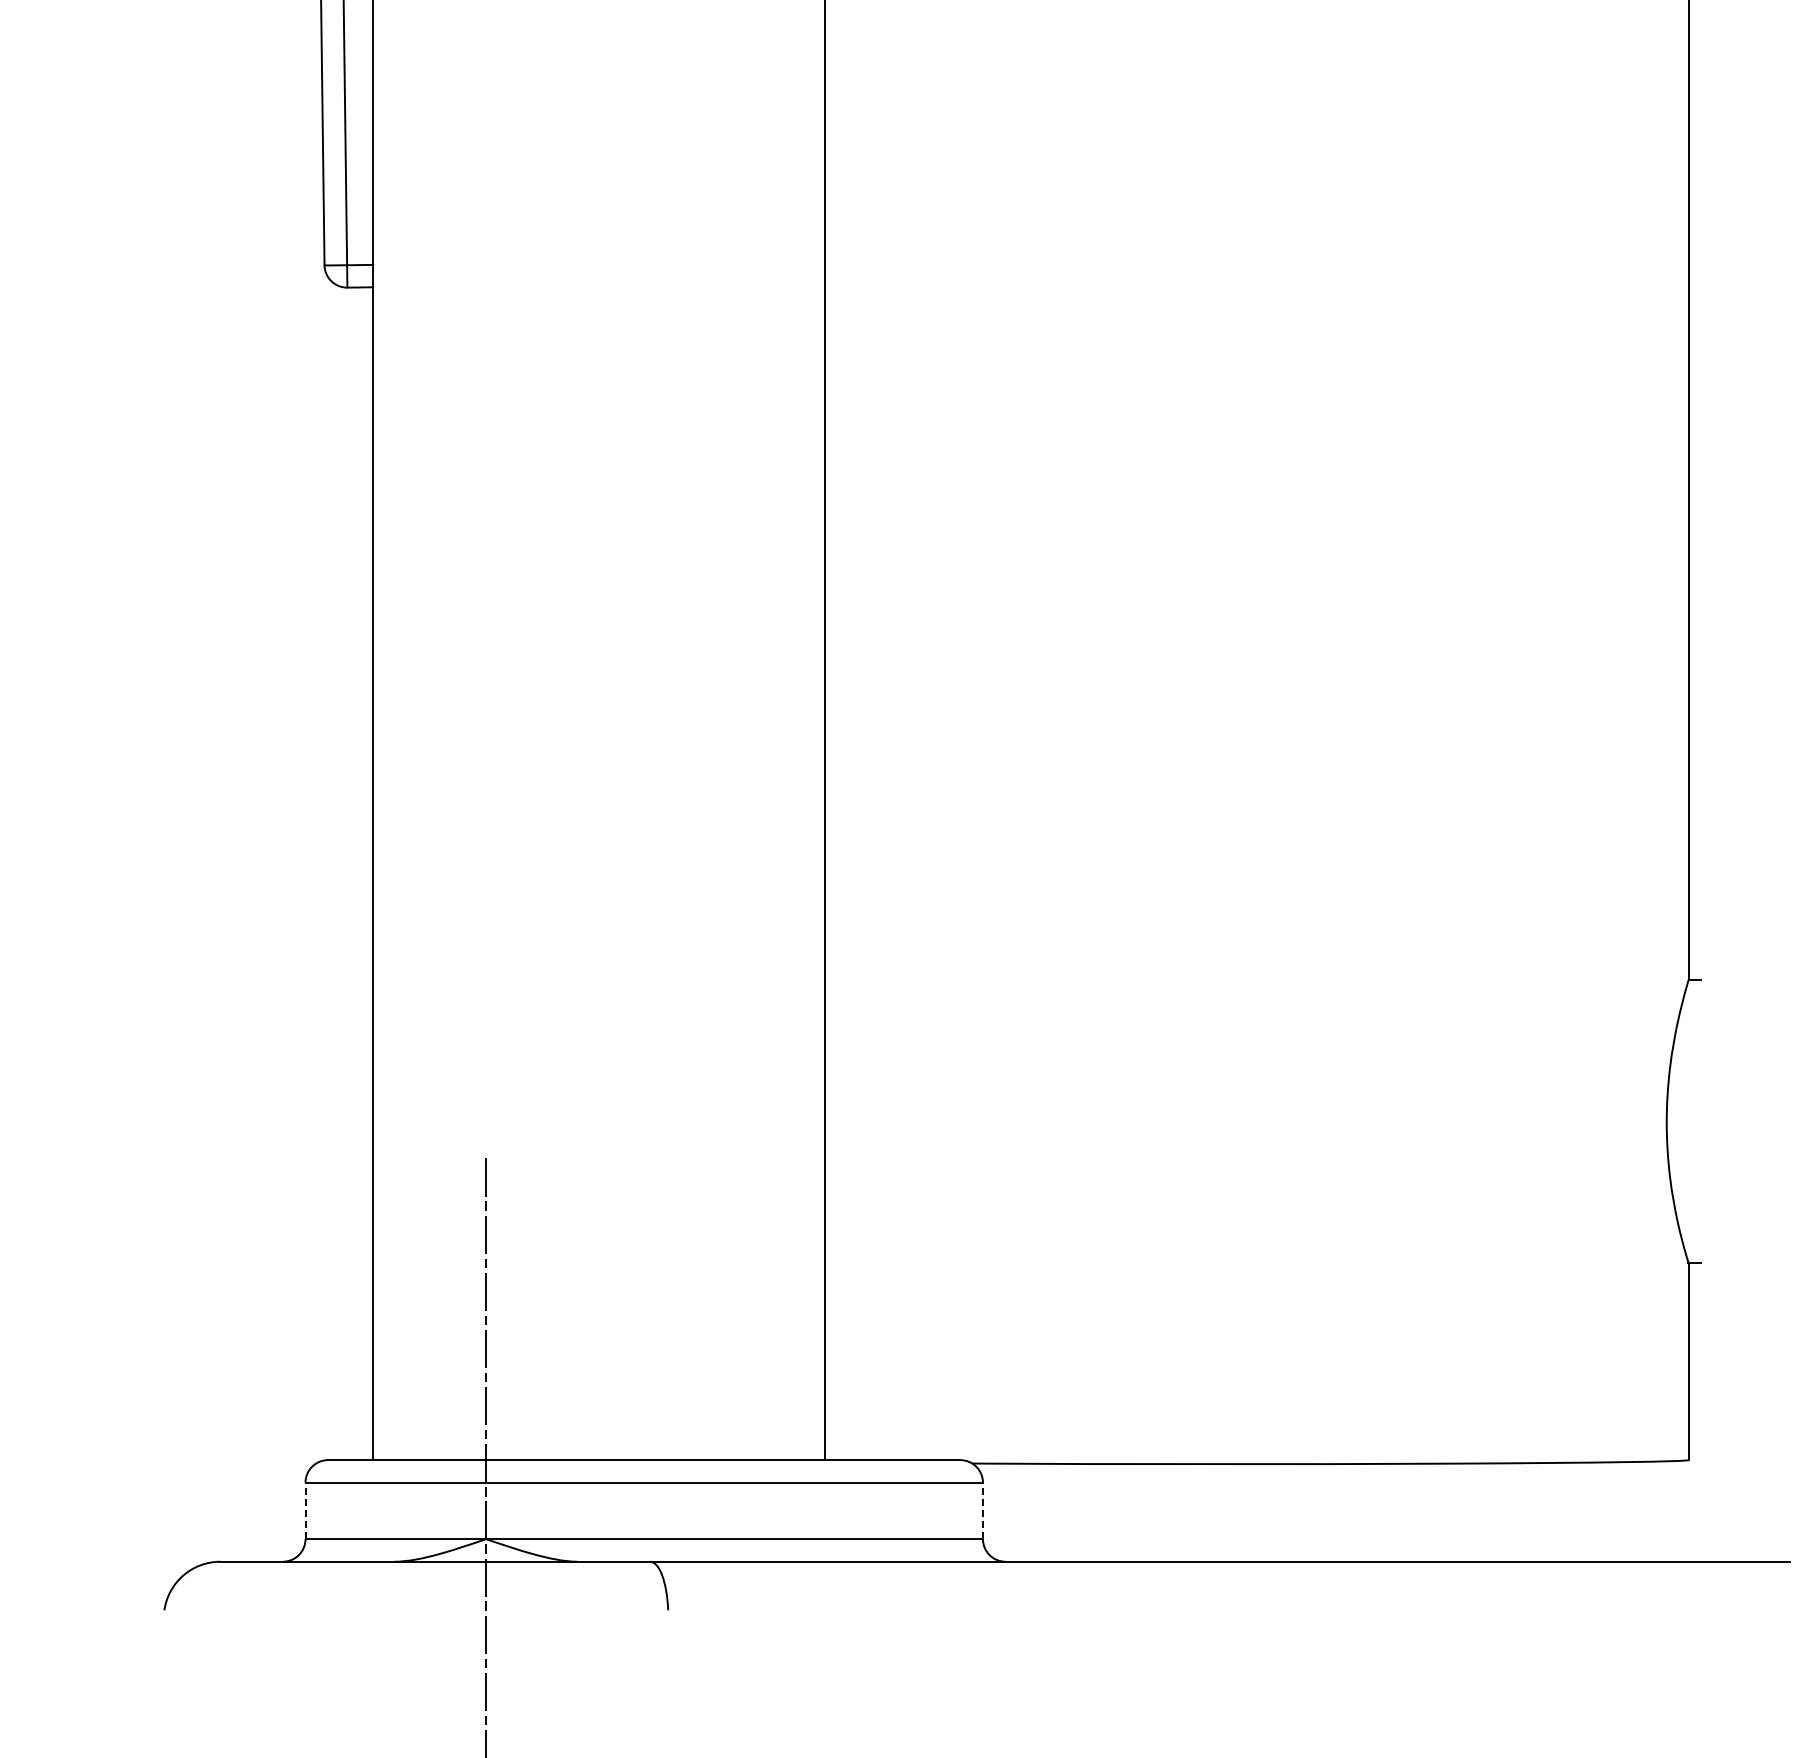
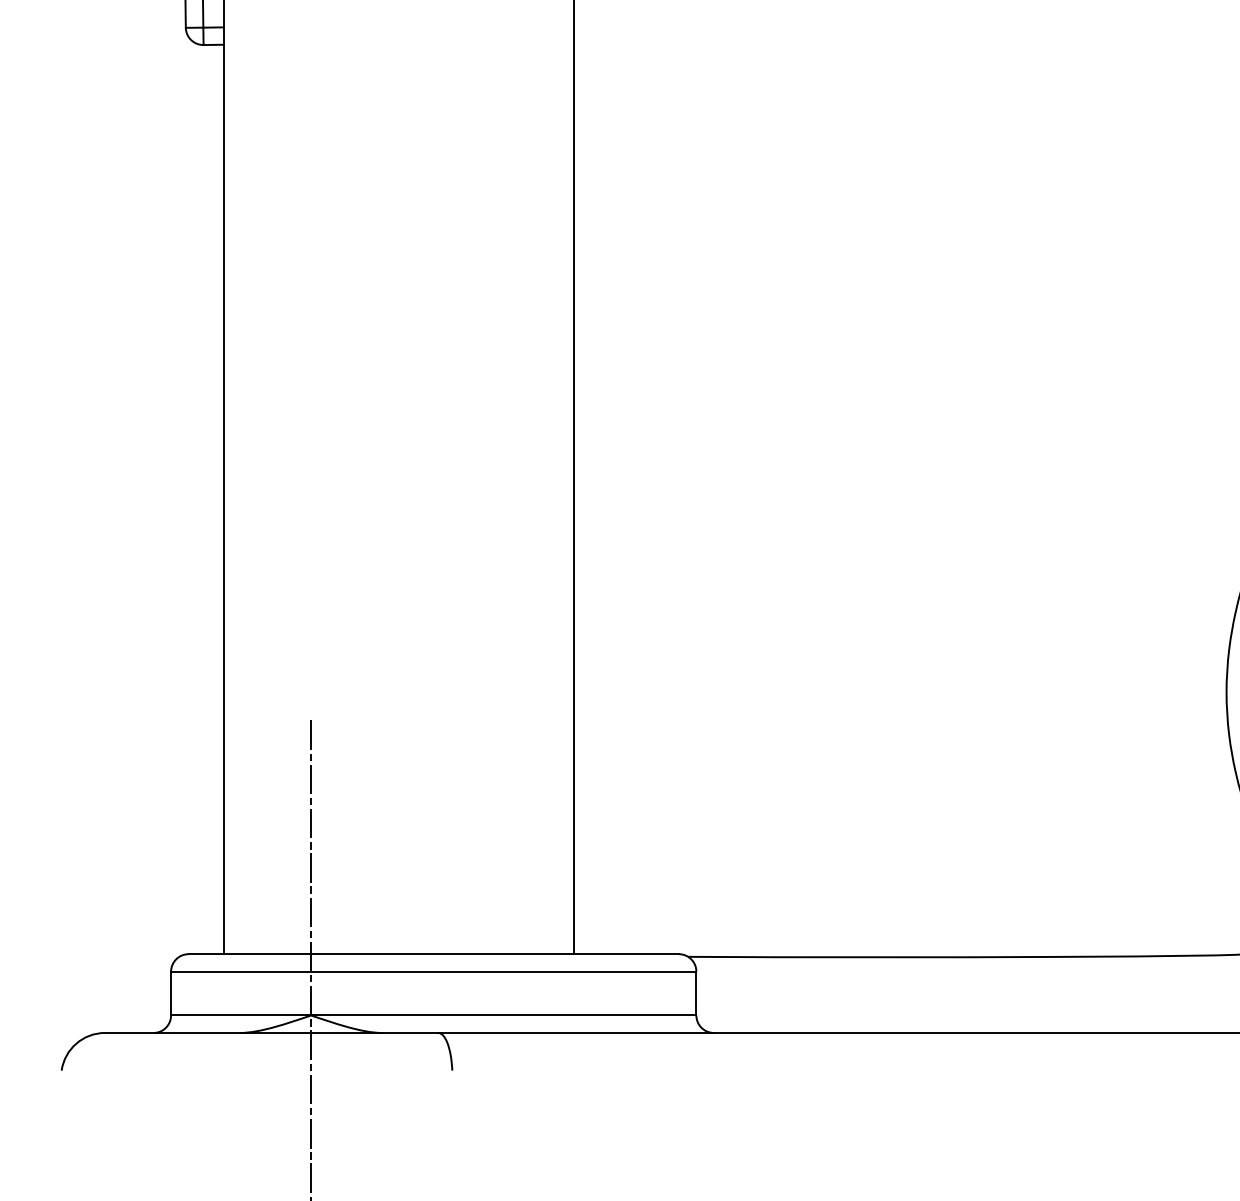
line: (305, 1510) -> (171, 993), dashed -> solid
line: (982, 1510) -> (696, 993), dashed -> solid

